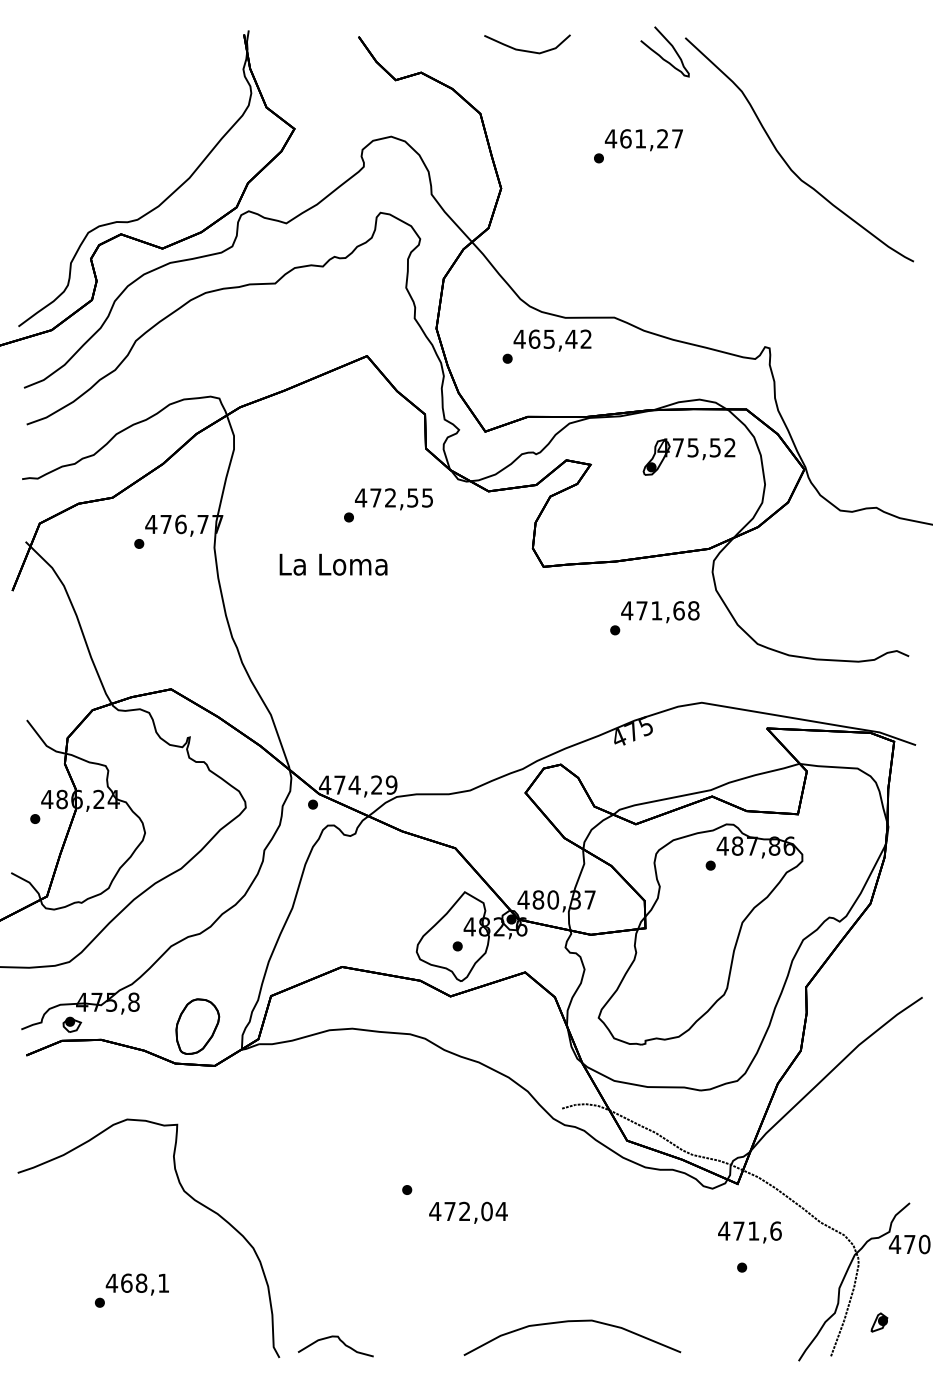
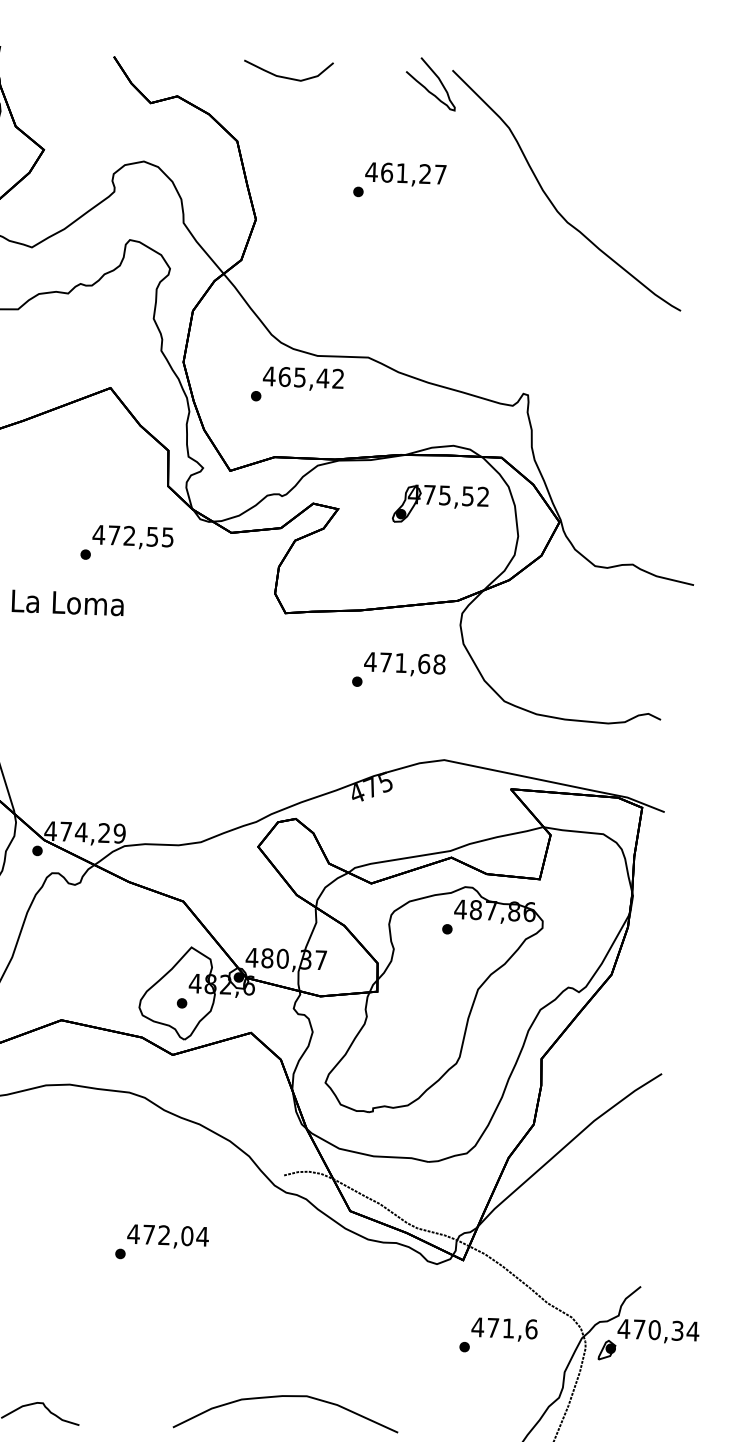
text: (468, 1212) -> (168, 1236), moved
text: (749, 1232) -> (504, 1329), moved
part: (879, 1322) -> (607, 1350), moved

